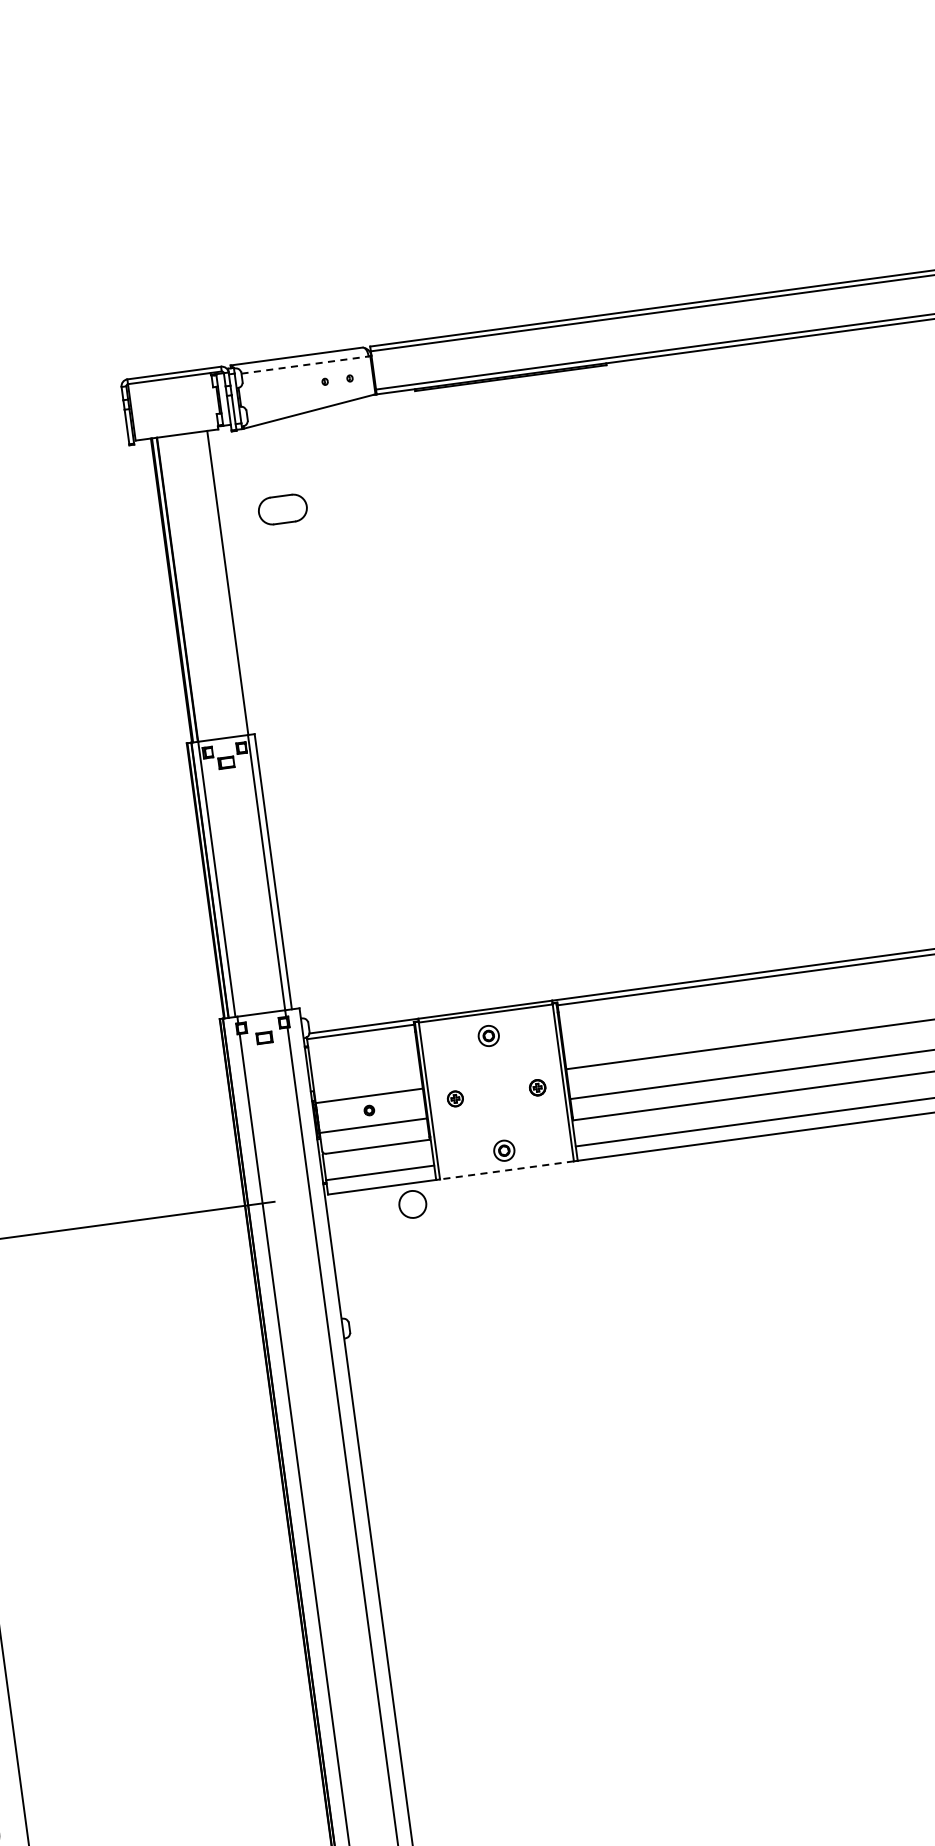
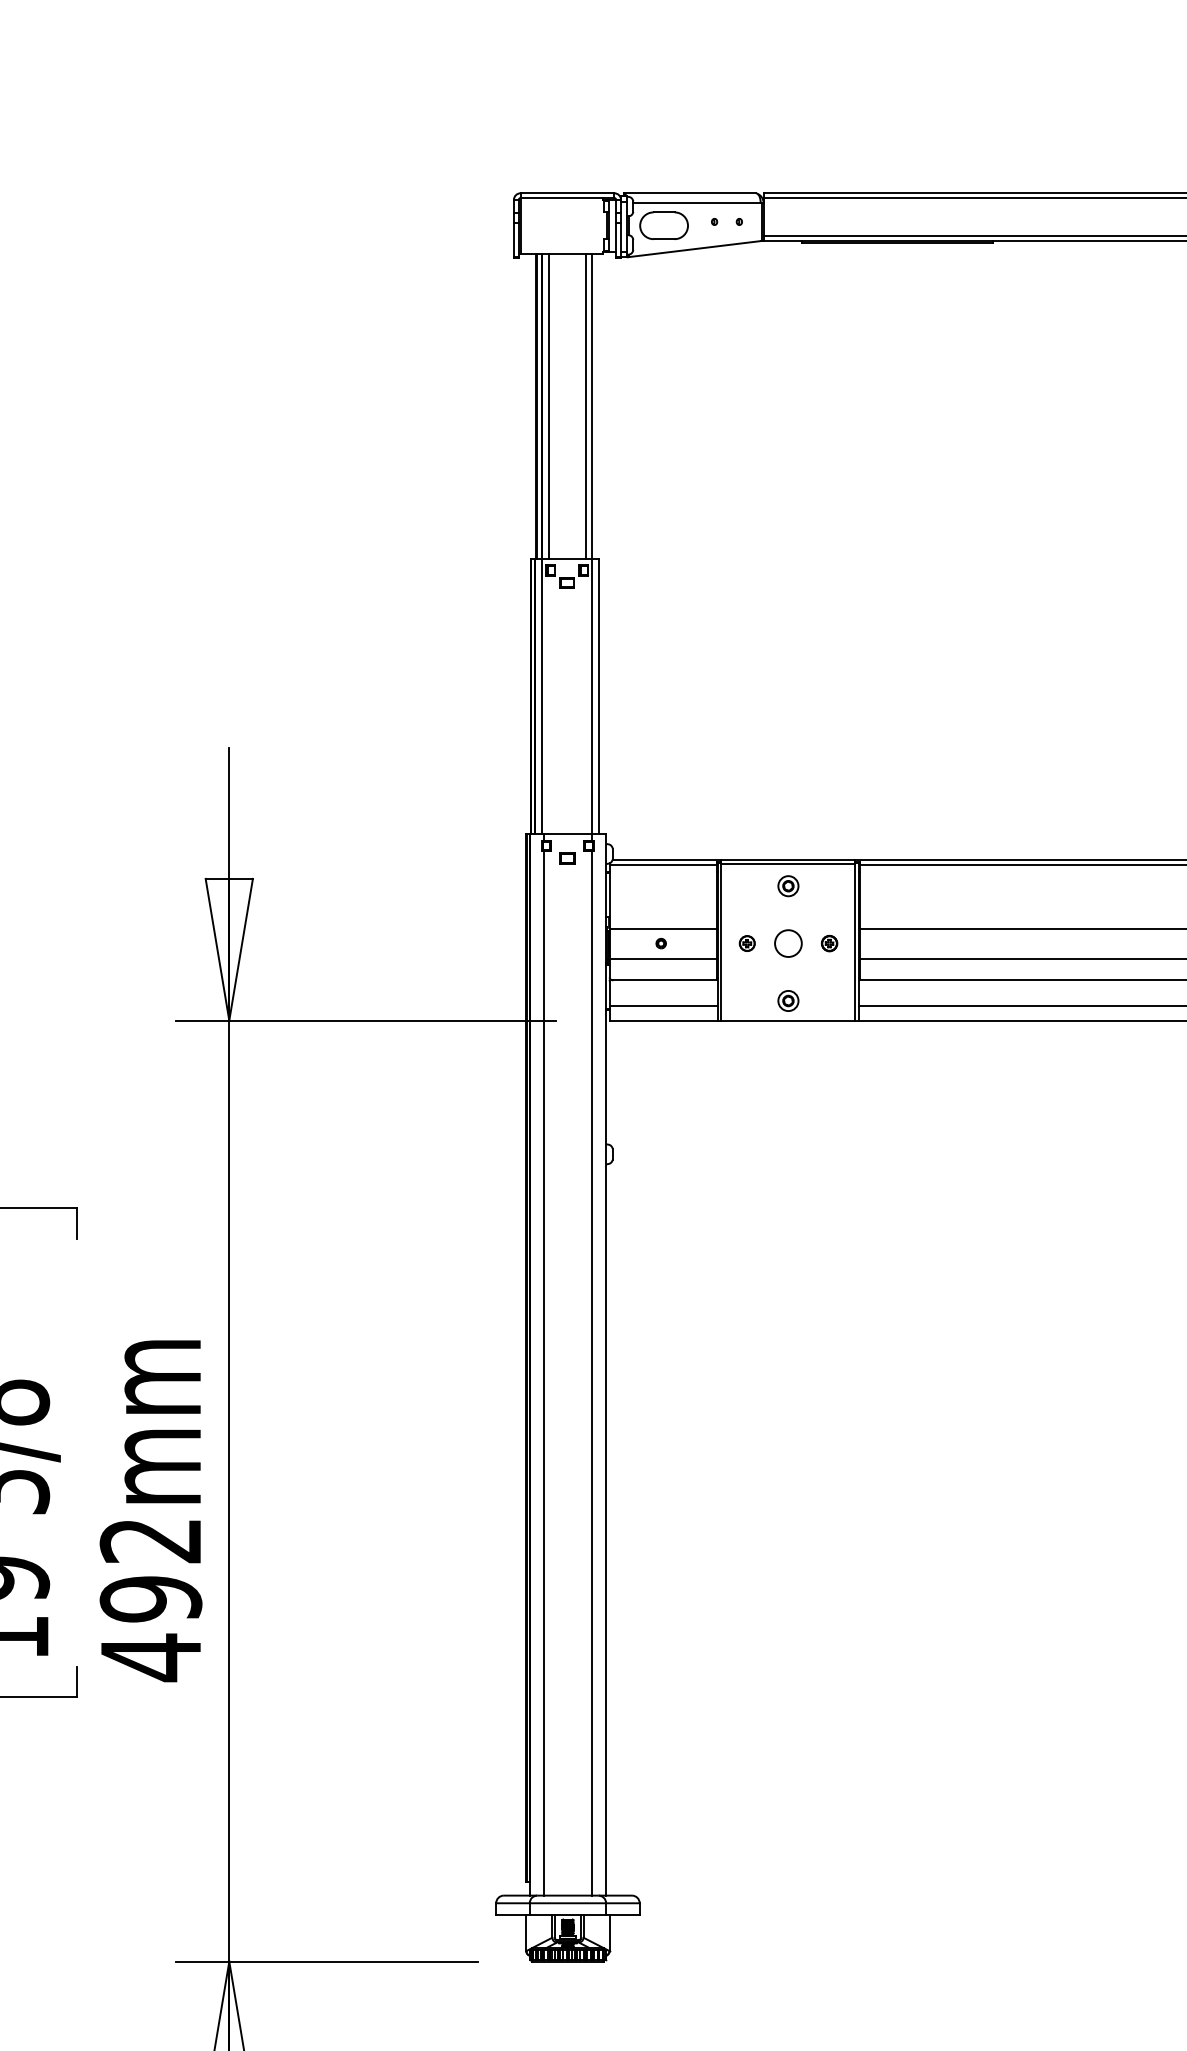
line: (305, 364) -> (697, 202), dashed -> solid
part: (282, 509) -> (663, 225), moved
line: (221, 583) -> (585, 406), added
line: (184, 588) -> (548, 406), added
line: (507, 1170) -> (788, 1020), dashed -> solid
circle: (412, 1204) -> (788, 943), moved

